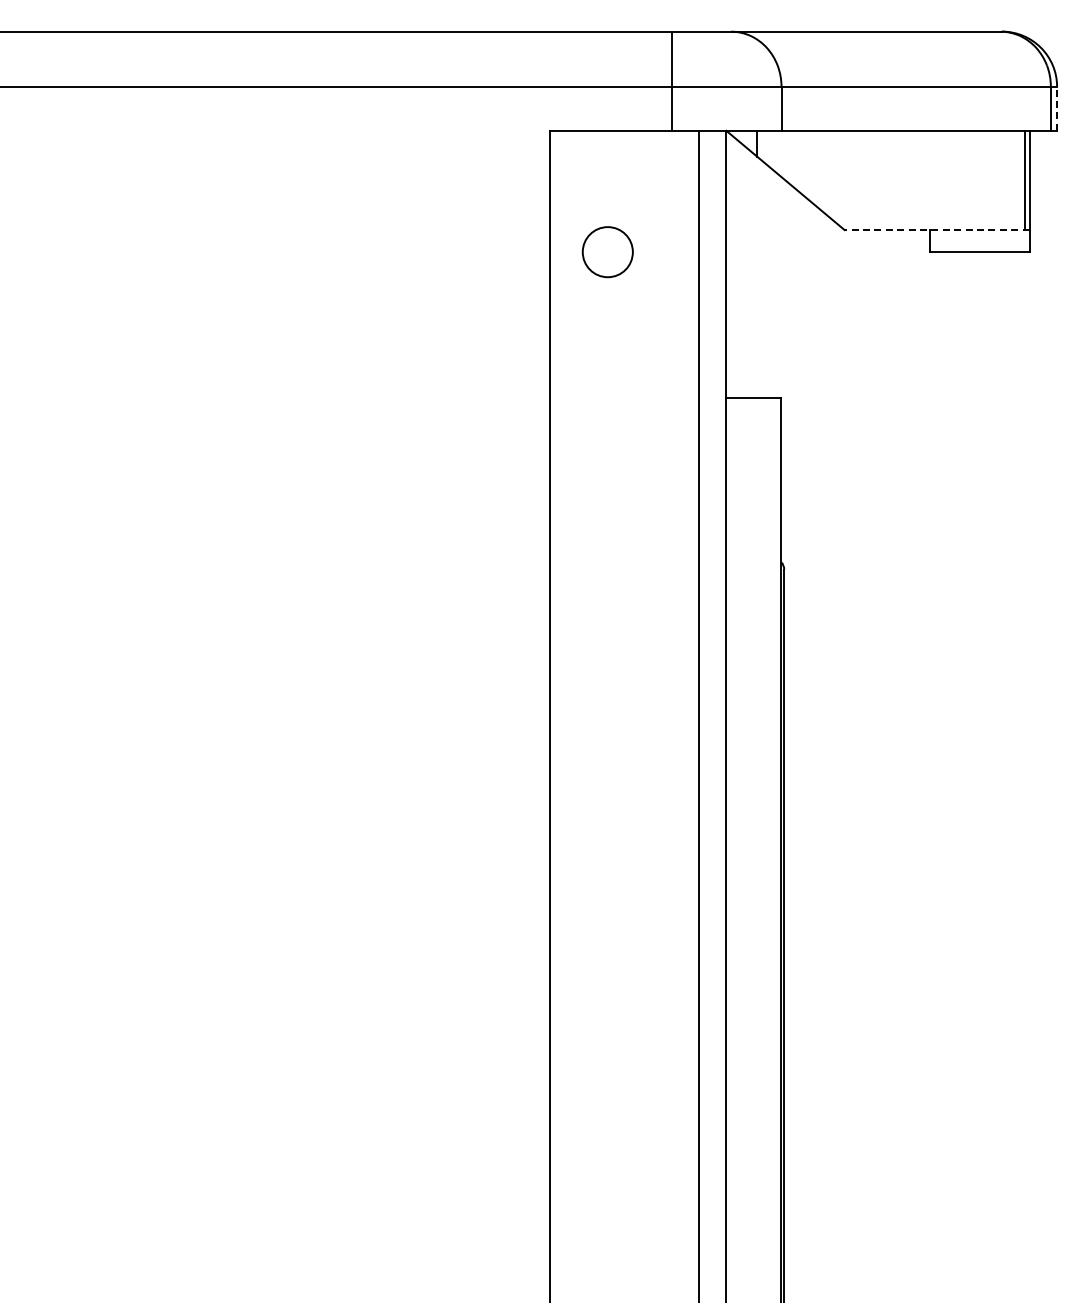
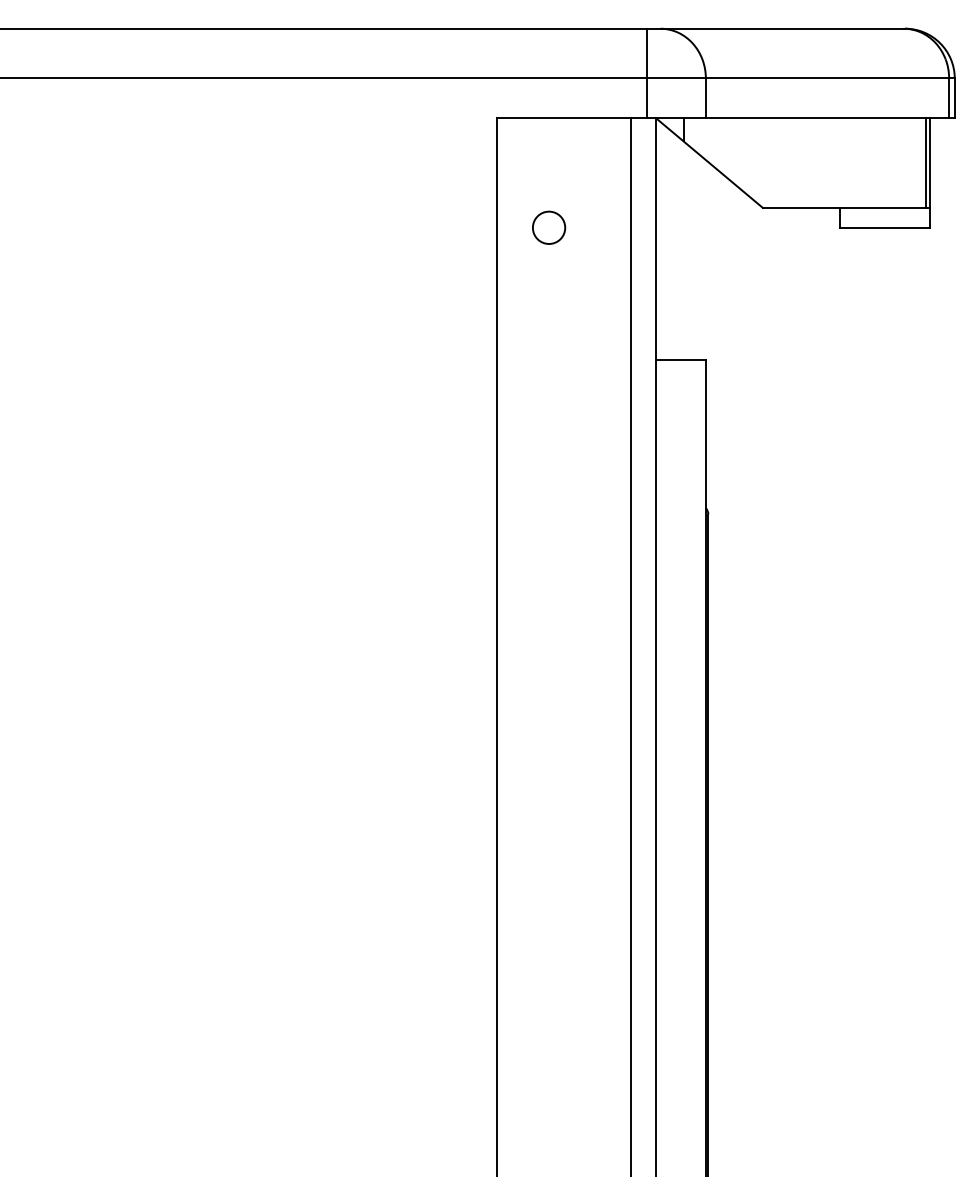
line: (672, 80) -> (647, 72), moved
line: (1057, 108) -> (955, 98), dashed -> solid
line: (936, 230) -> (845, 208), dashed -> solid
part: (607, 251) -> (548, 227), size x0.71

